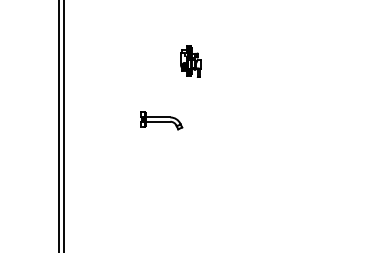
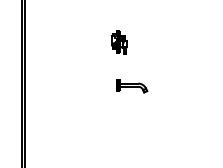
part: (161, 120) -> (131, 85), moved

